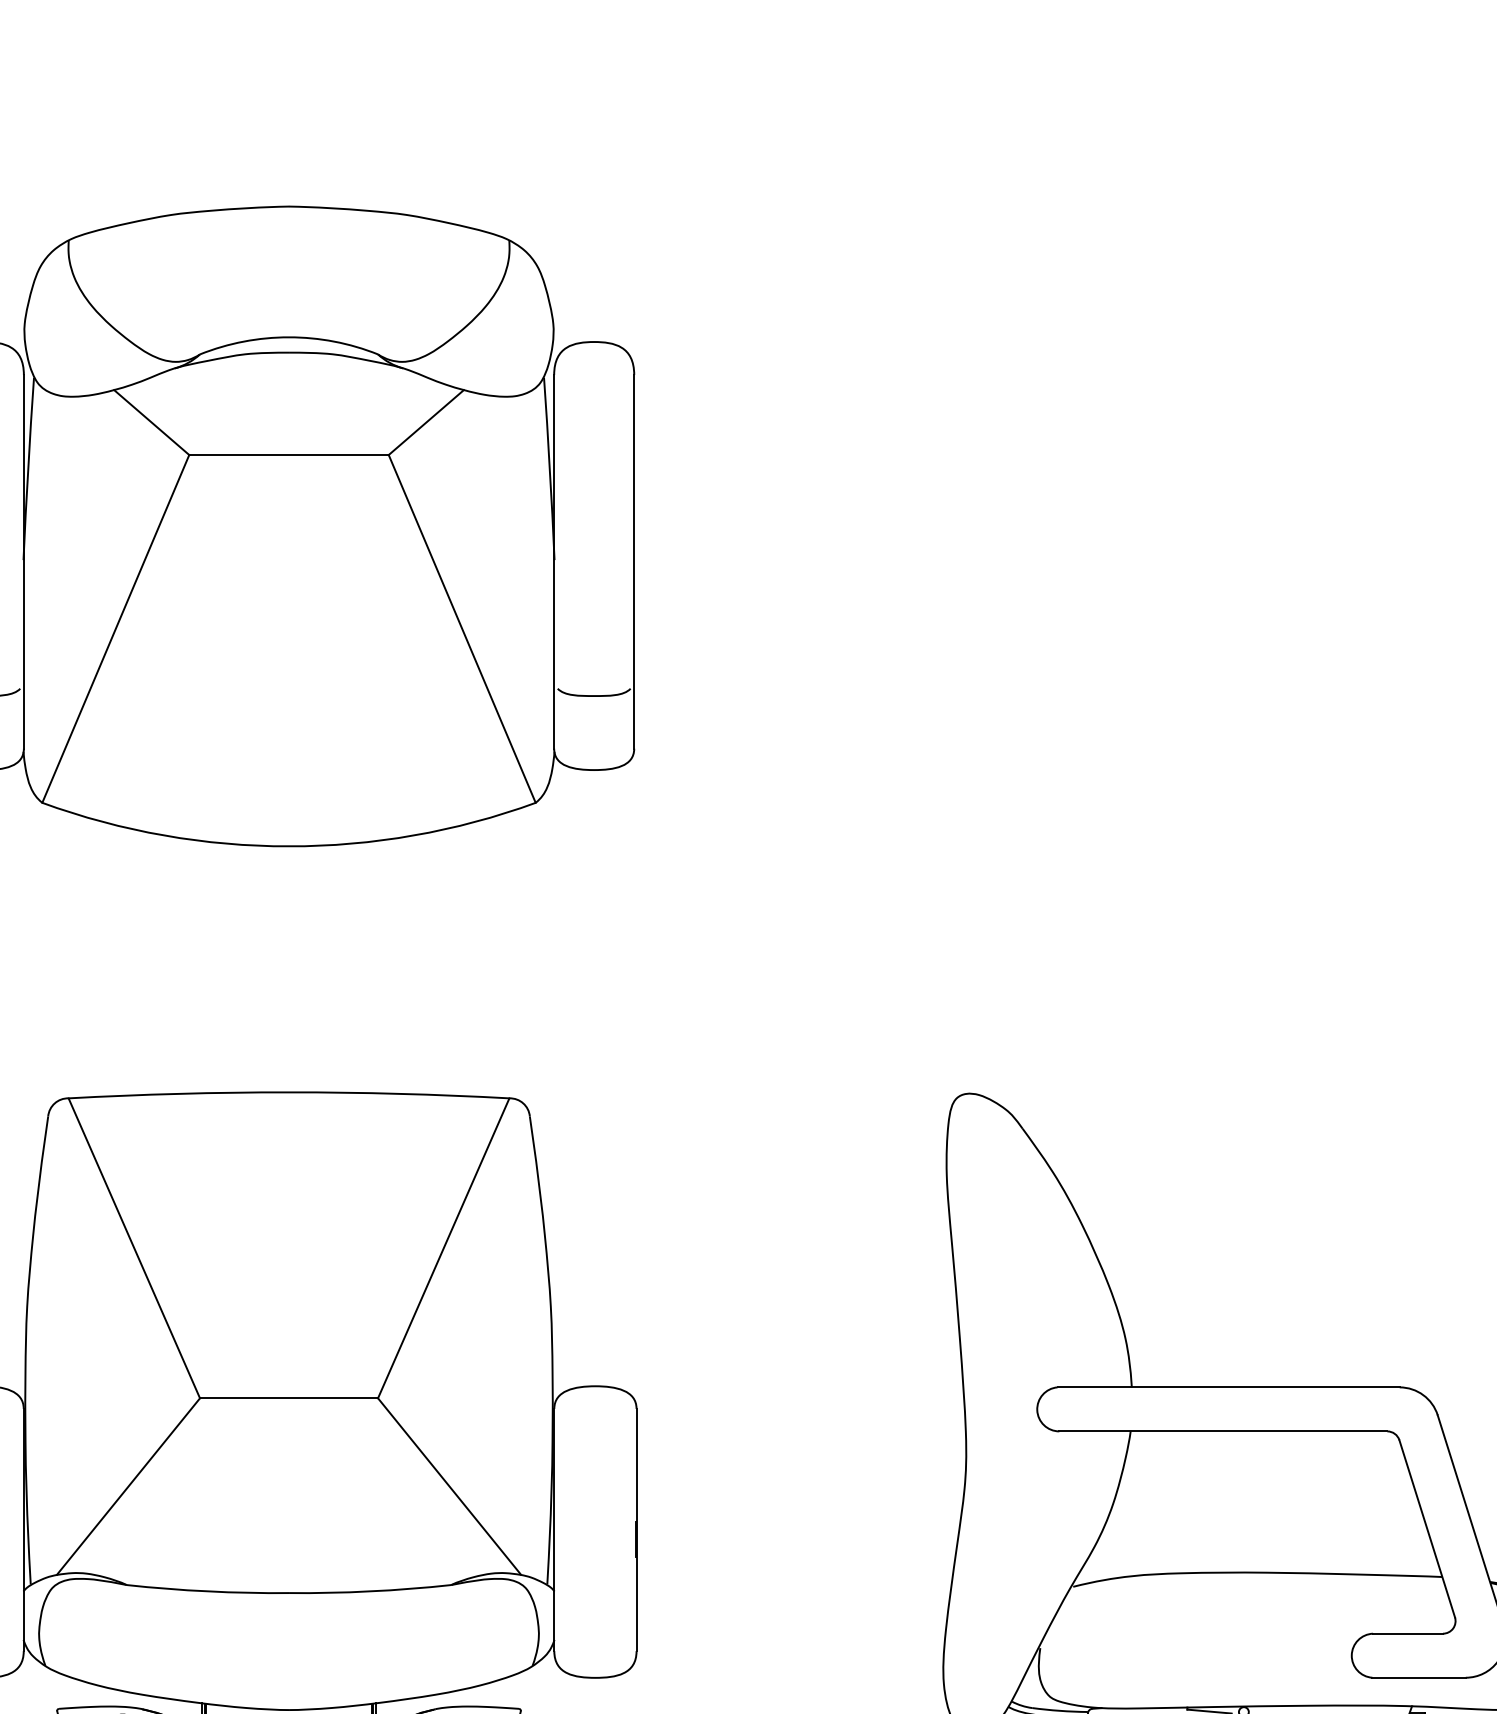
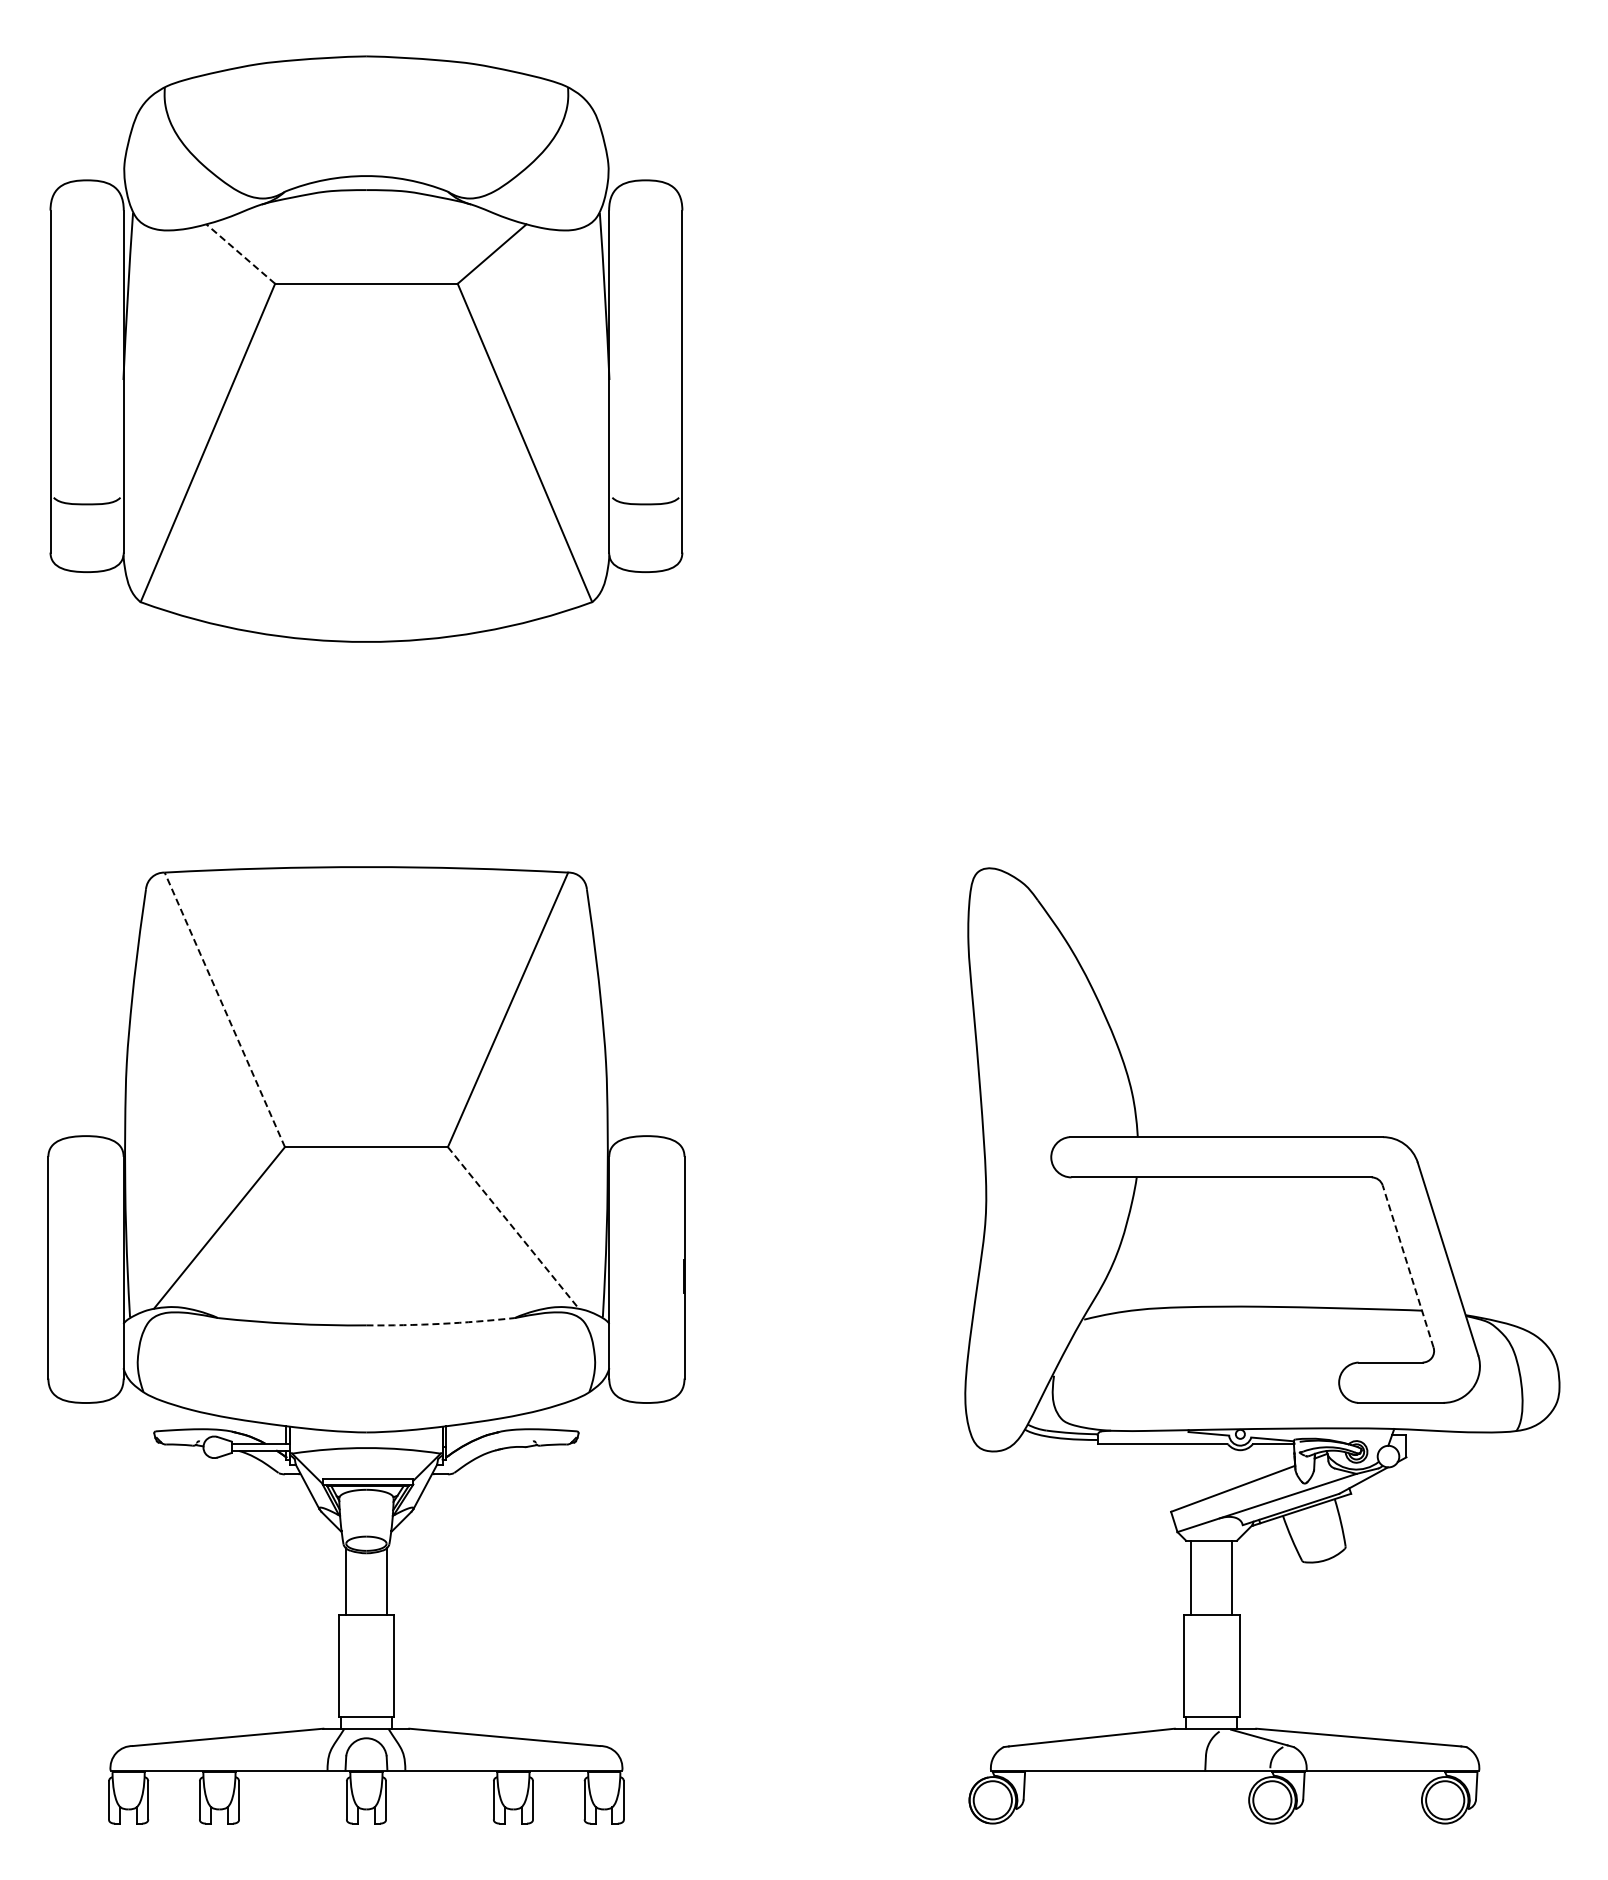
line: (151, 421) -> (240, 253), solid -> dashed
line: (133, 1247) -> (224, 1009), solid -> dashed
line: (449, 1486) -> (513, 1227), solid -> dashed
line: (1427, 1528) -> (1408, 1266), solid -> dashed
arc: (369, 1591) -> (440, 1323), solid -> dashed

